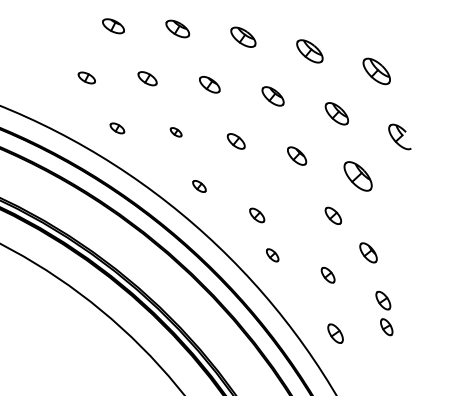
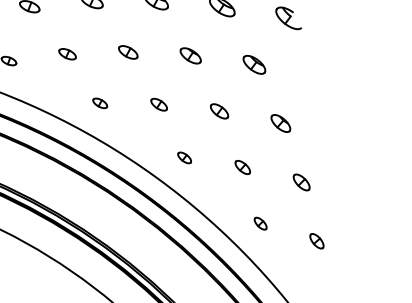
part: (175, 132) -> (66, 54), size x1.43
part: (357, 176) -> (253, 65), size x0.71
part: (257, 215) -> (159, 104), moved
part: (333, 215) -> (219, 110), moved
part: (368, 252) -> (280, 123), moved
part: (386, 327) -> (316, 241), moved
part: (335, 333) -> (260, 223), size x0.71

